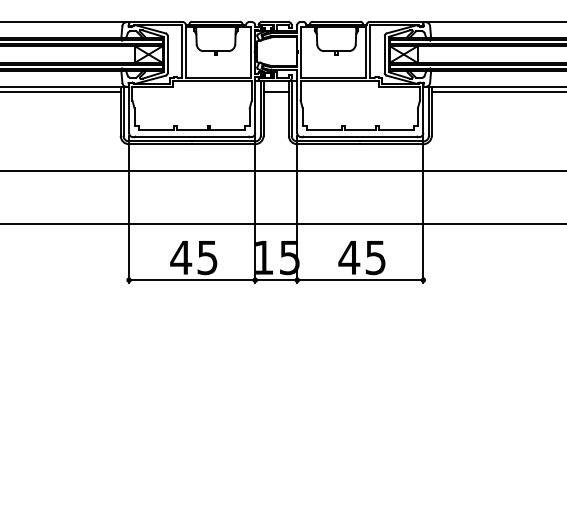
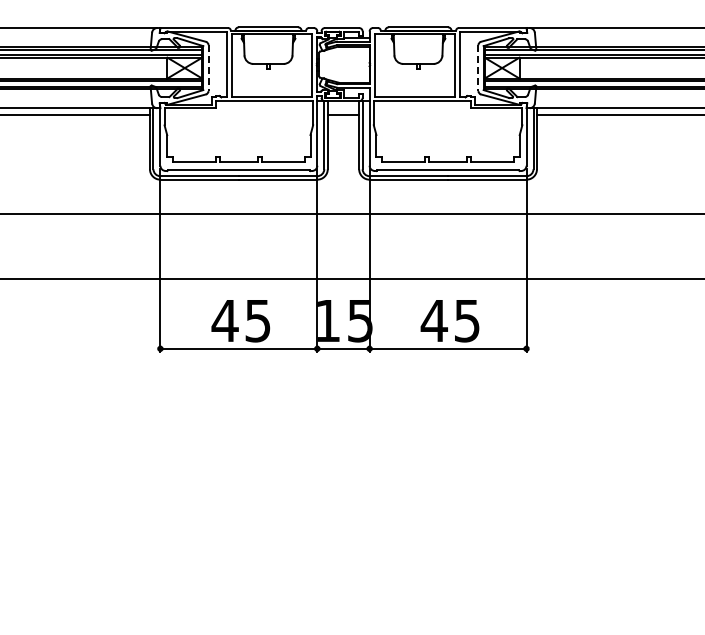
line: (167, 54) -> (208, 68), solid -> dashed
line: (384, 54) -> (478, 68), solid -> dashed

